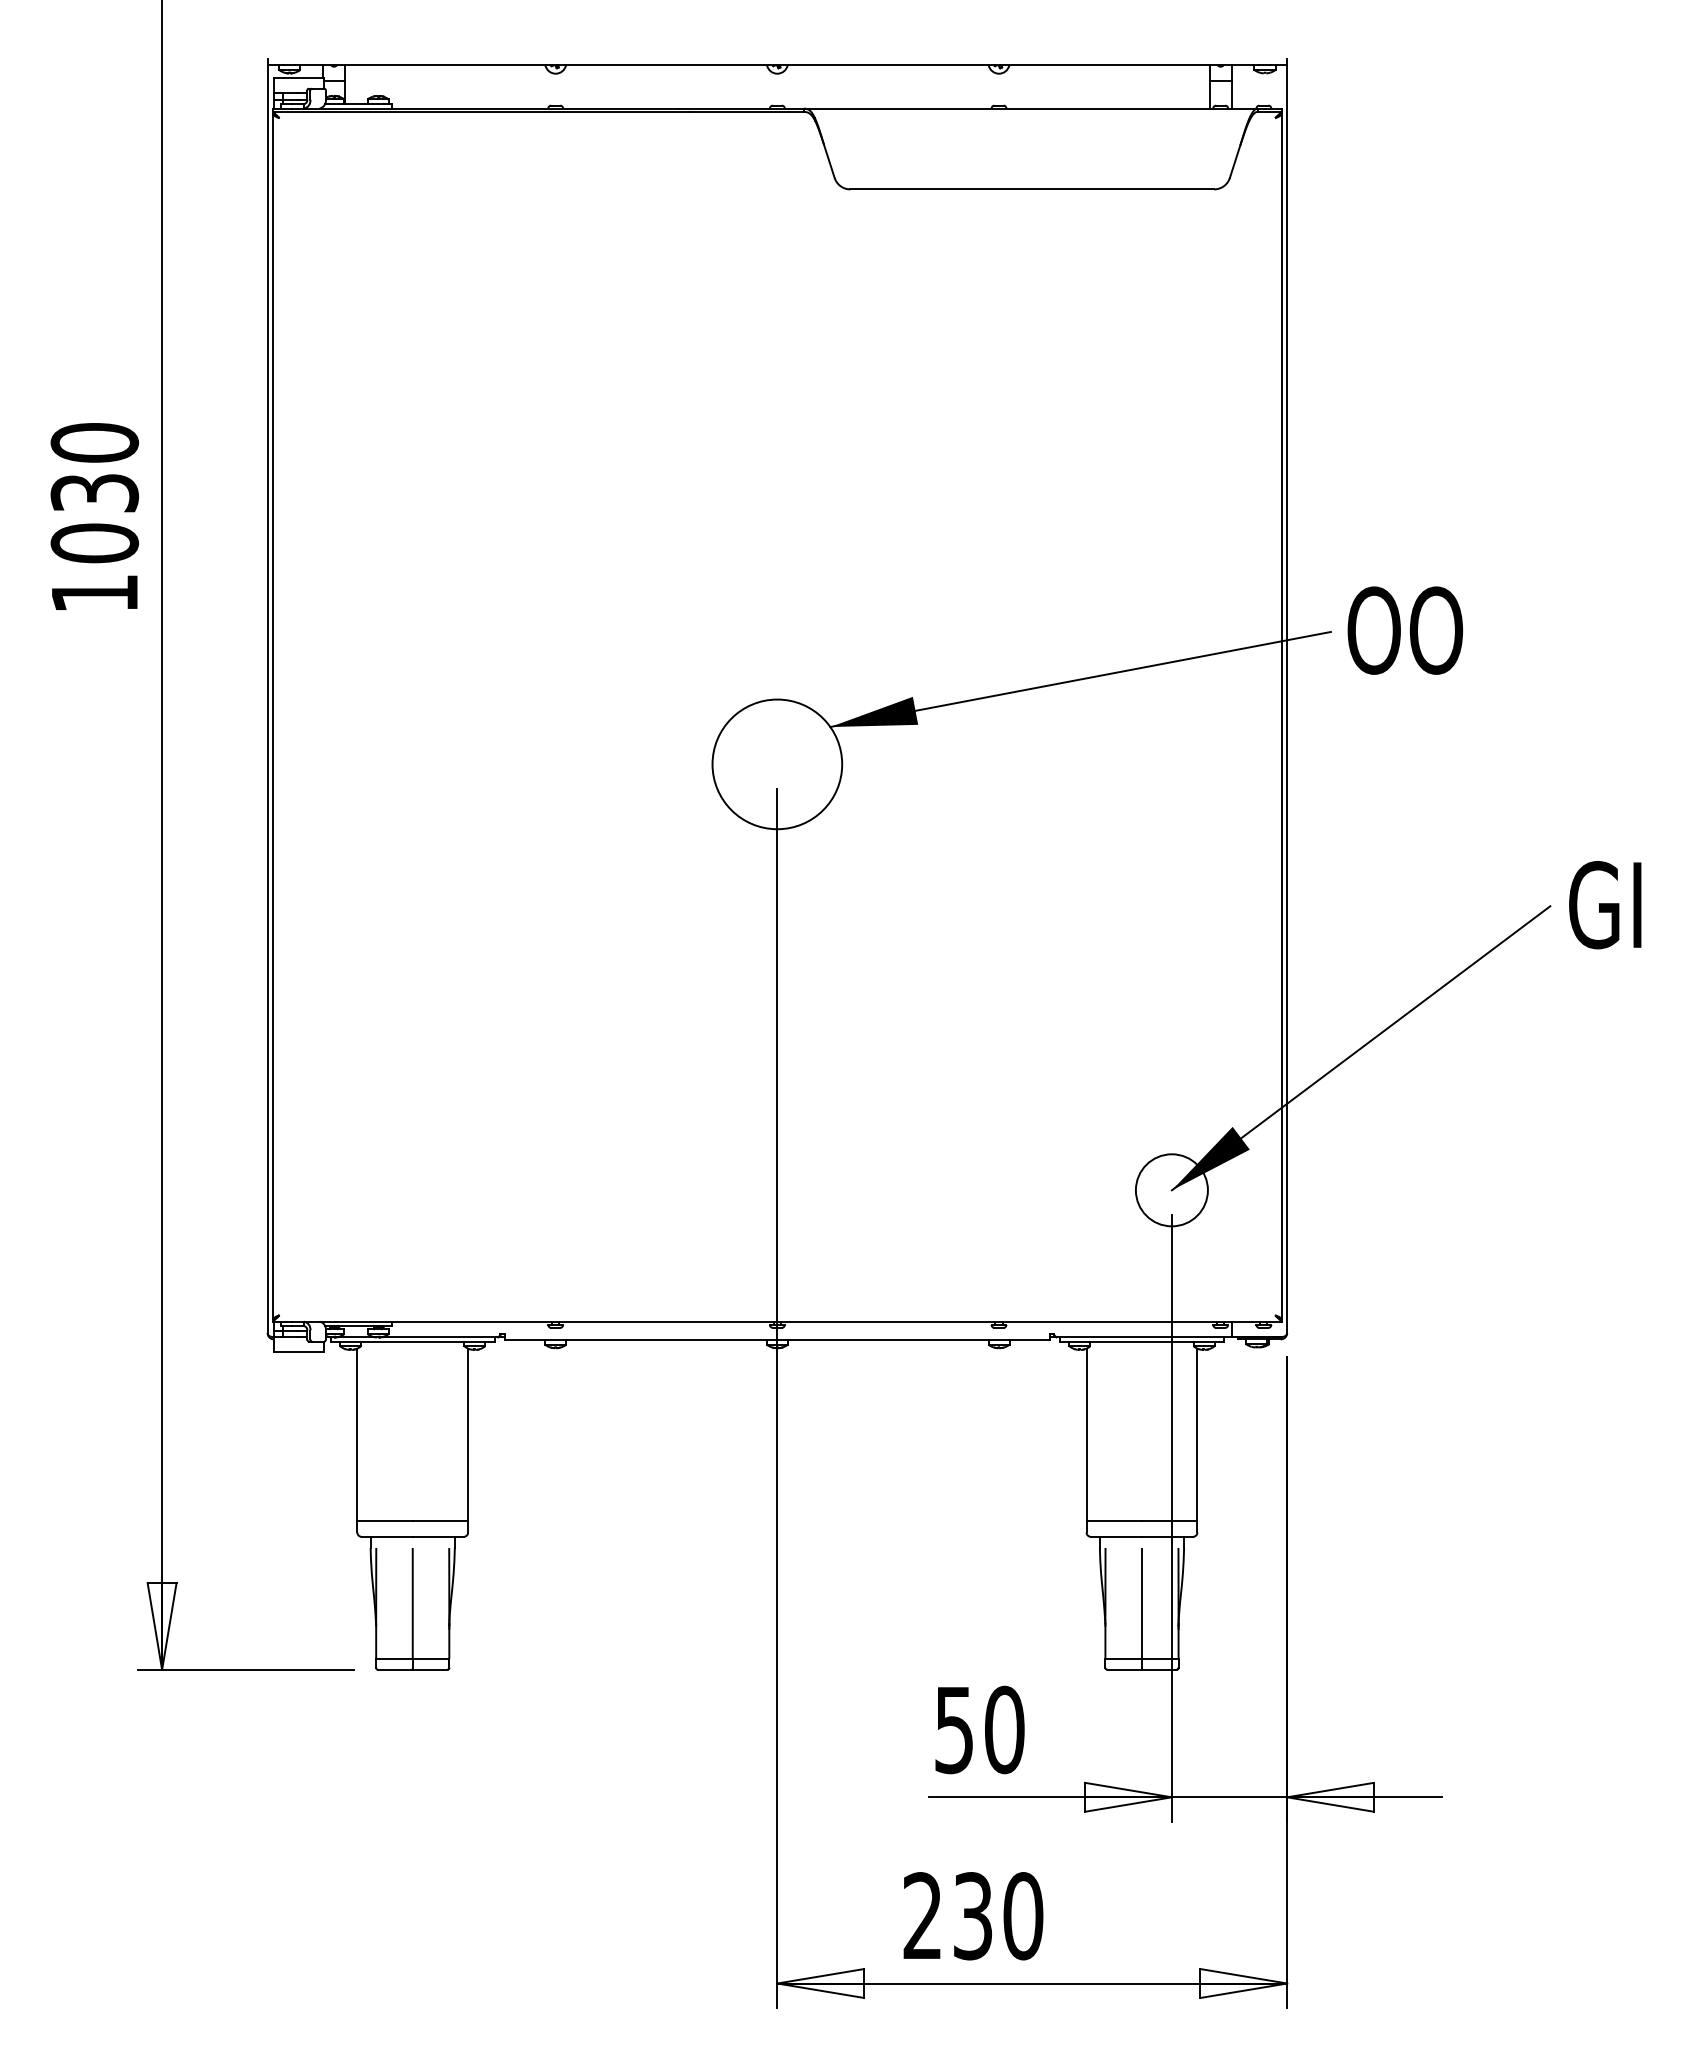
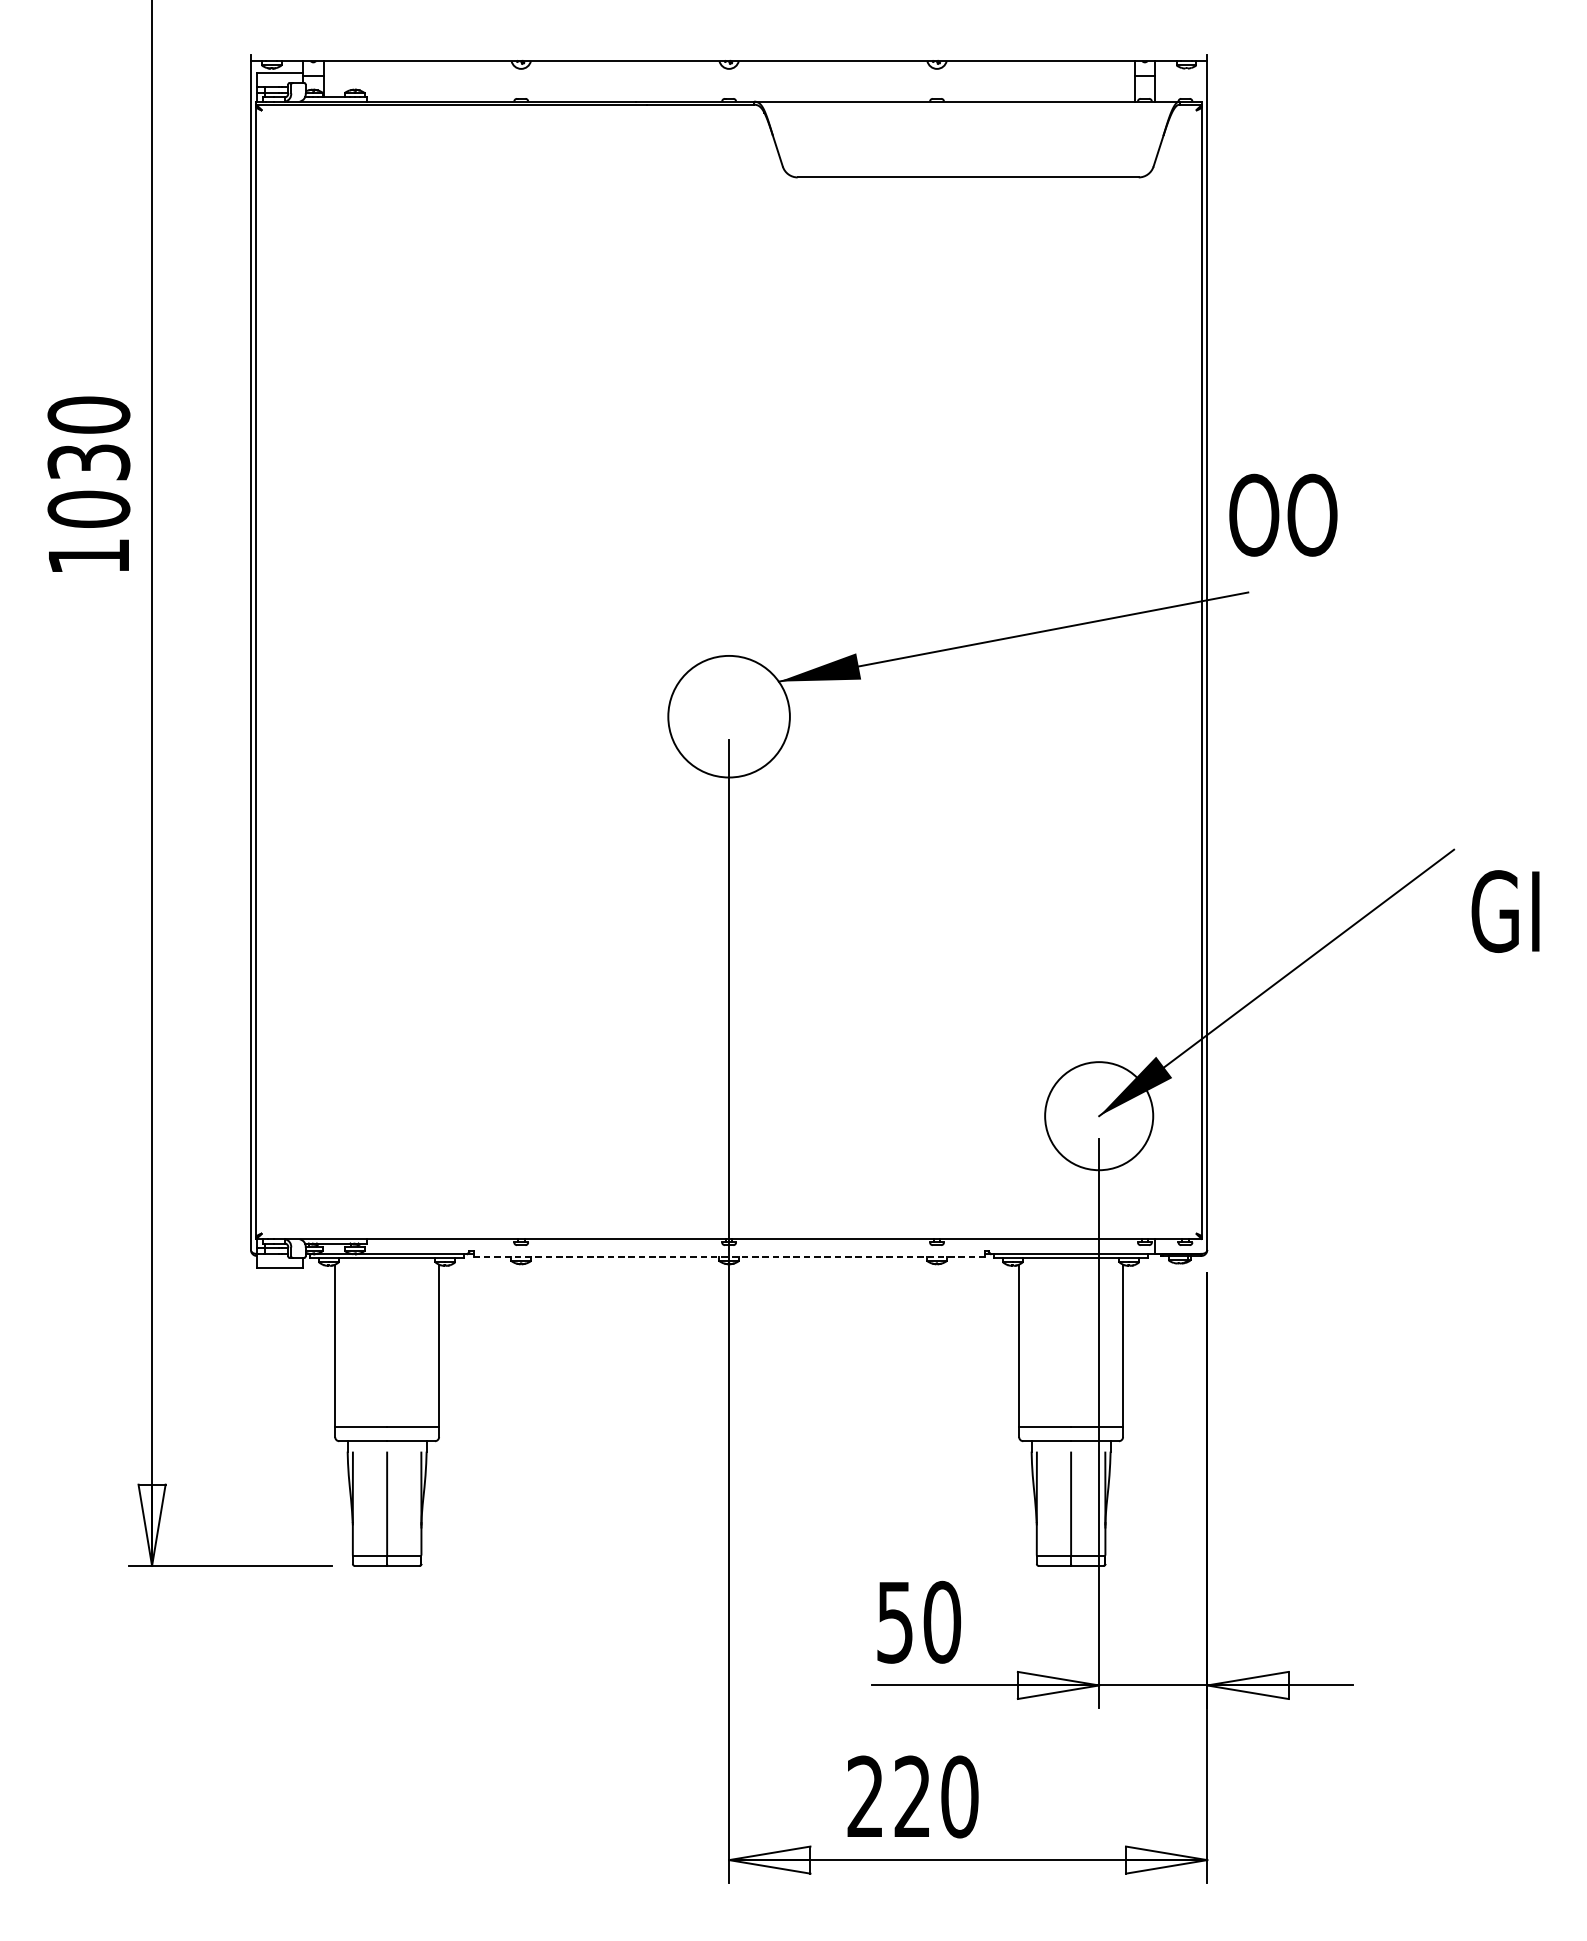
text: (1405, 630) -> (1283, 515), moved
text: (1605, 905) -> (1505, 911), moved
circle: (1171, 1190) -> (1098, 1116), size x1.6
line: (777, 1340) -> (729, 1257), solid -> dashed
text: (973, 1916) -> (913, 1797), 230 -> 220

